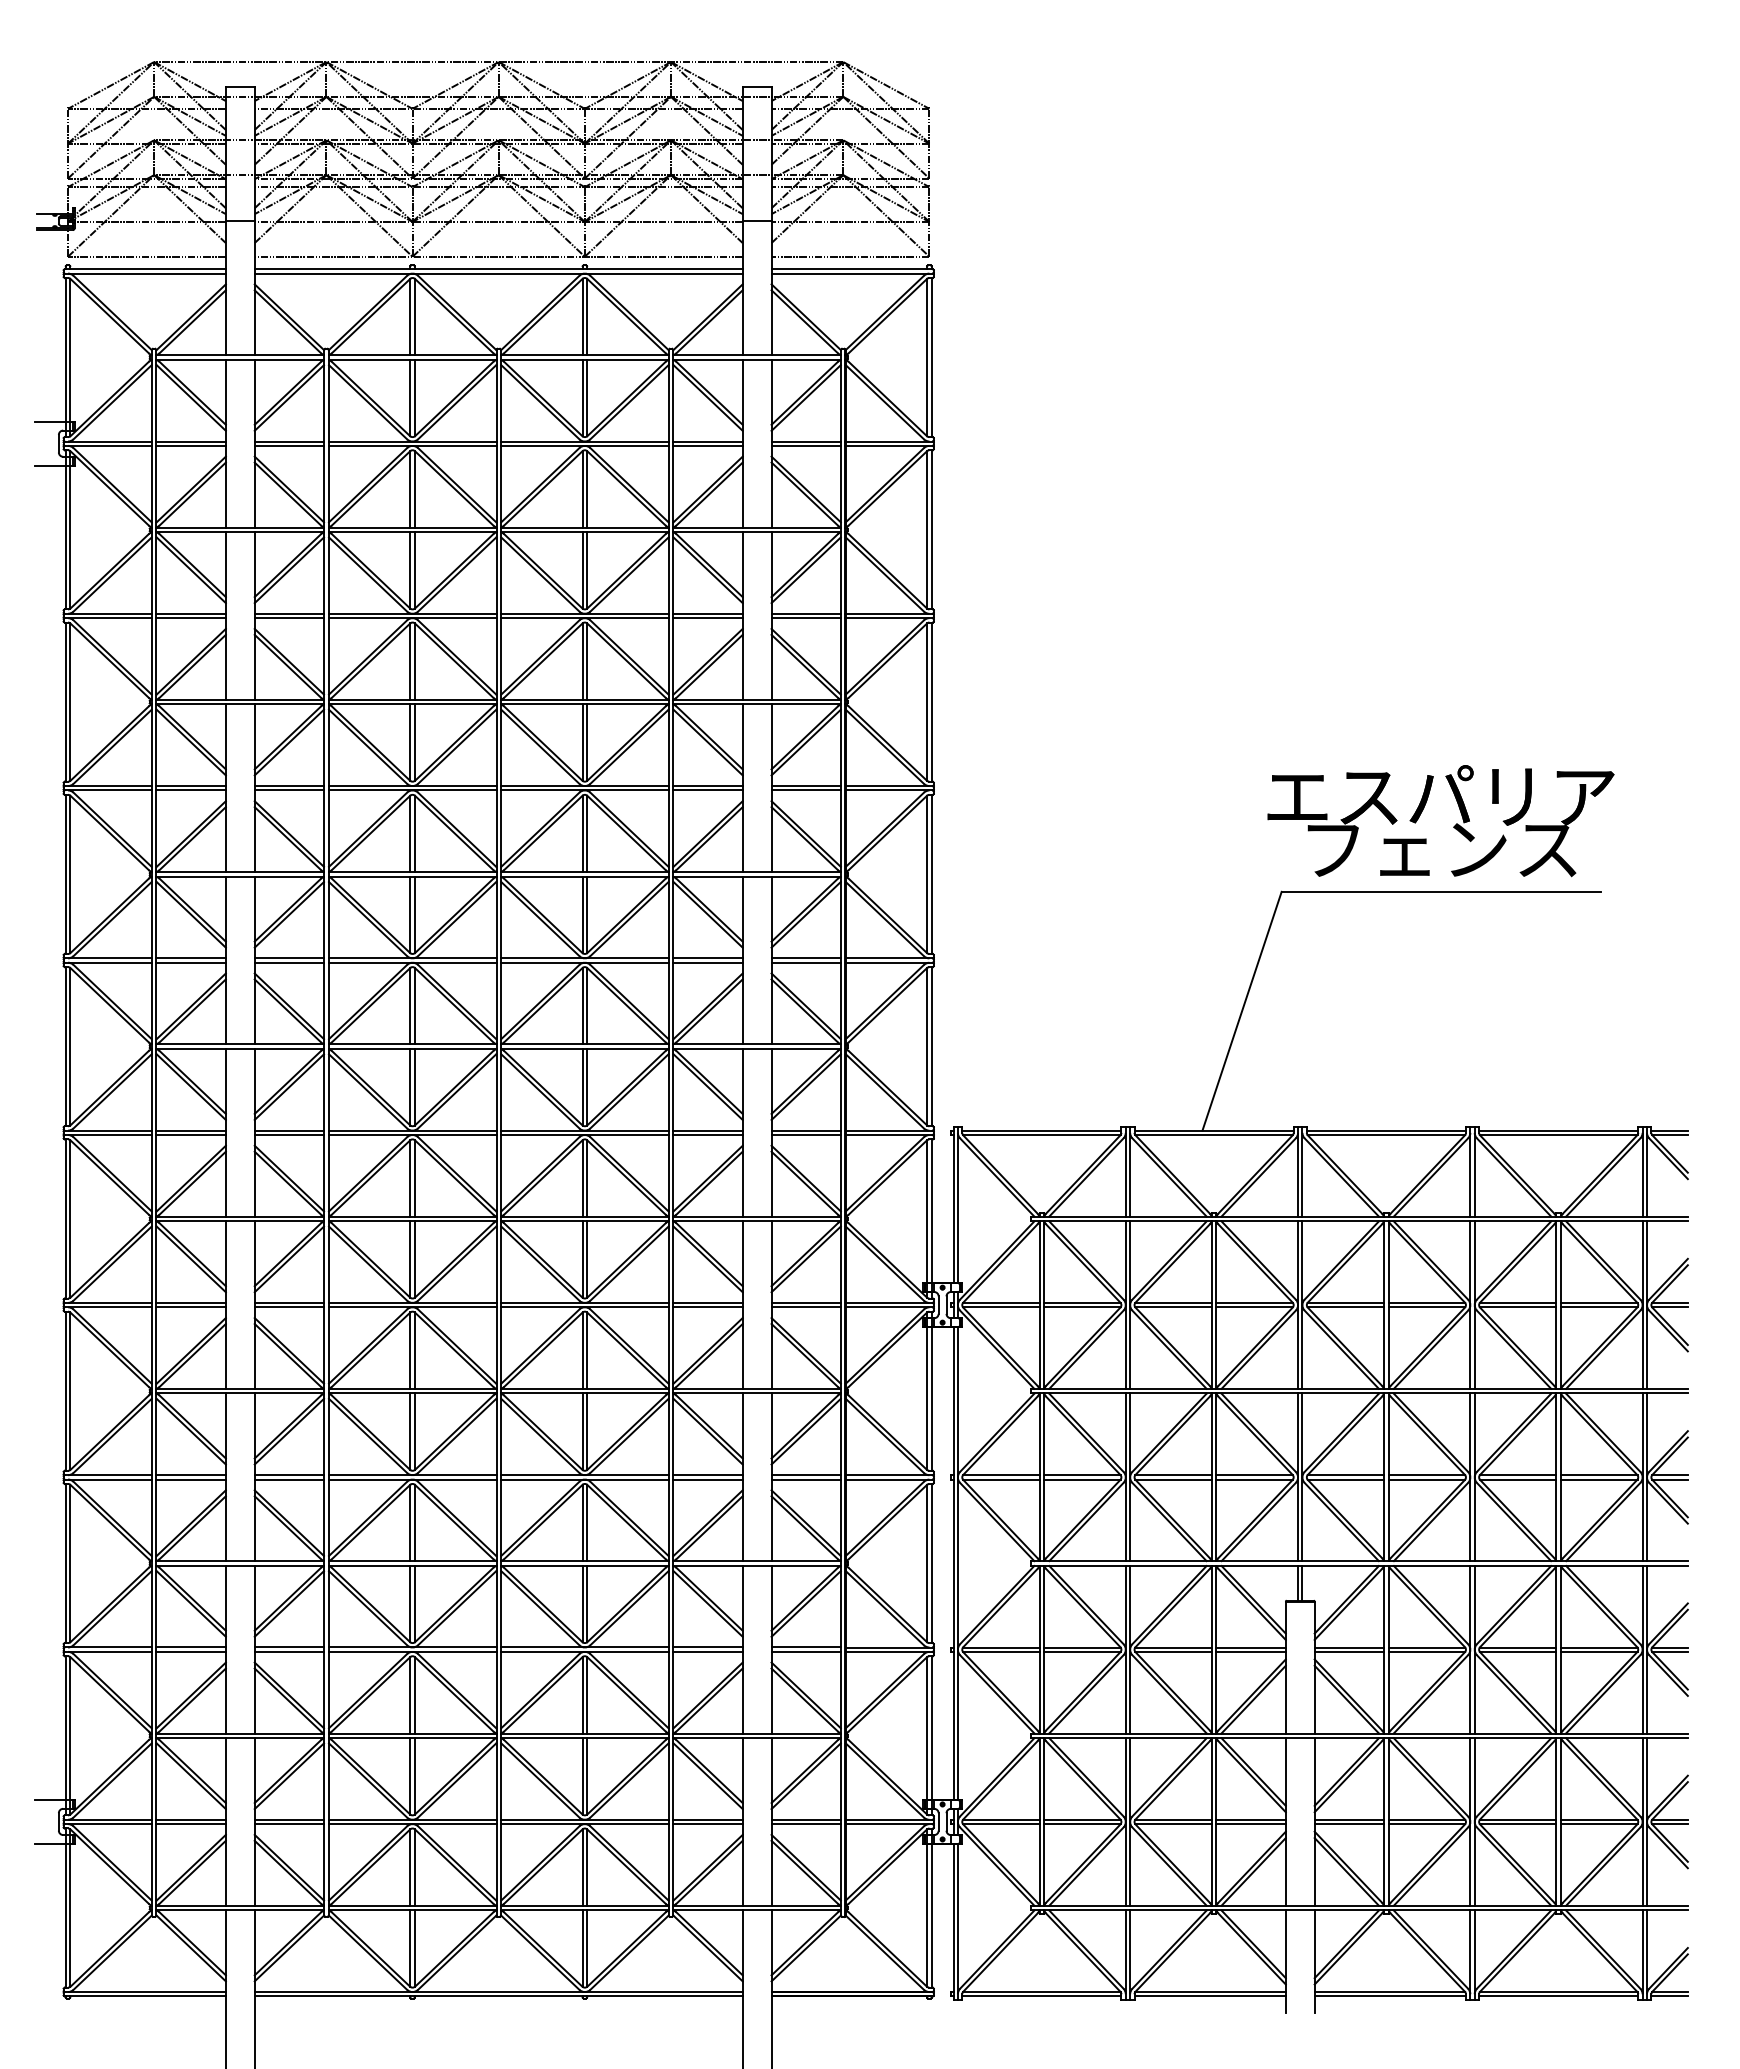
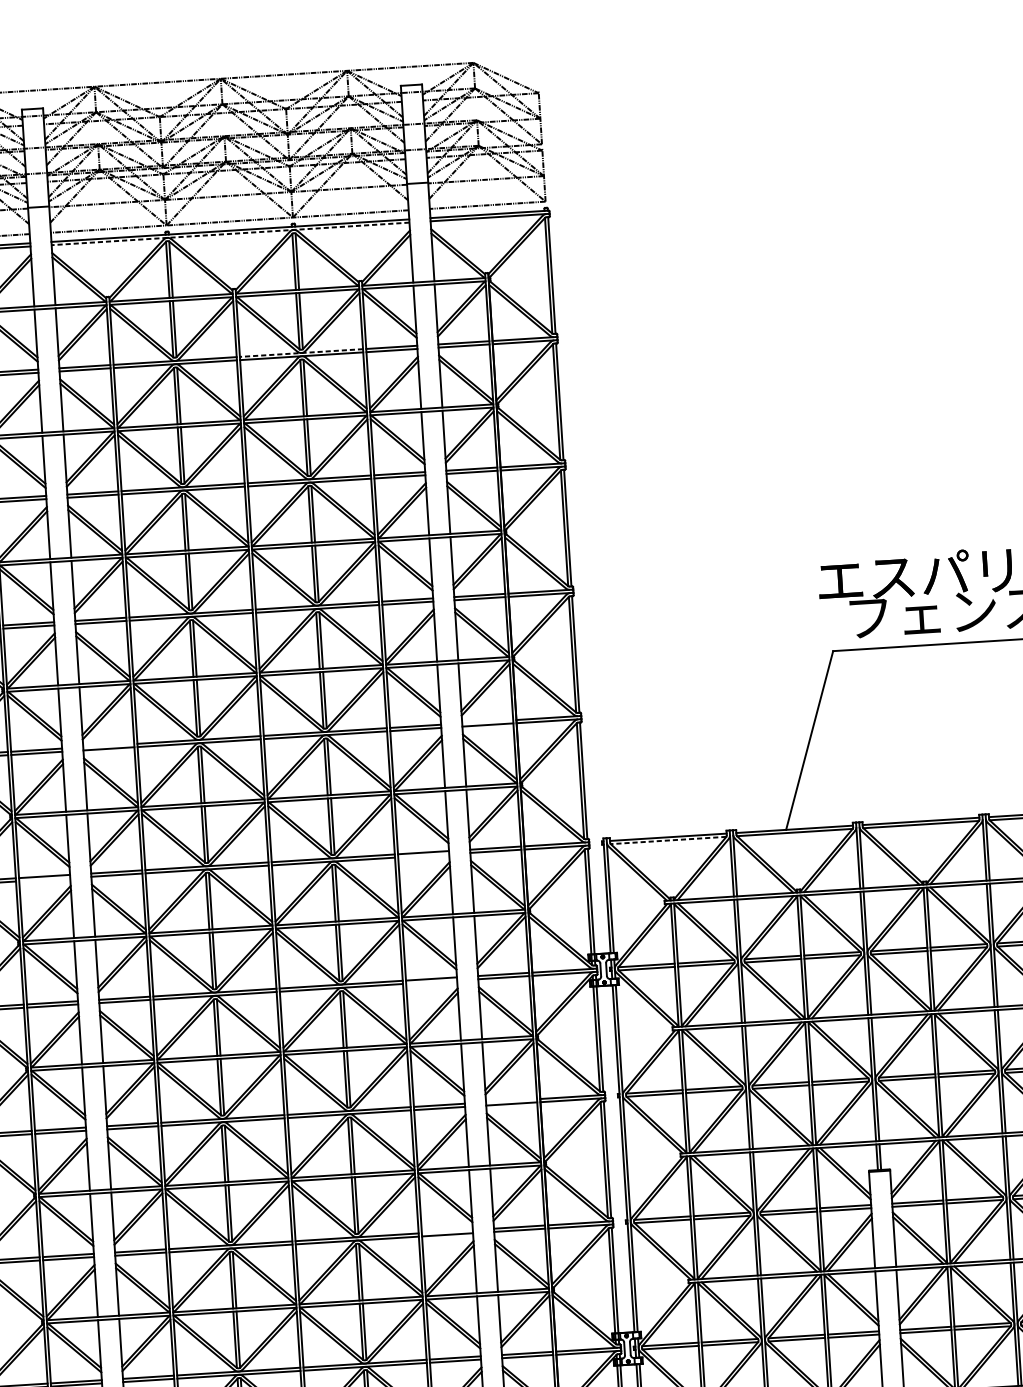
line: (498, 273) -> (230, 233), solid -> dashed
line: (584, 441) -> (301, 353), solid -> dashed
line: (289, 958) -> (108, 745), removed
line: (806, 958) -> (487, 721), removed
line: (190, 1135) -> (44, 880), removed
line: (707, 1135) -> (423, 856), removed
line: (1041, 1135) -> (668, 840), solid -> dashed
line: (707, 1307) -> (431, 982), removed
line: (806, 1475) -> (511, 1100), removed
line: (707, 1647) -> (447, 1231), removed

